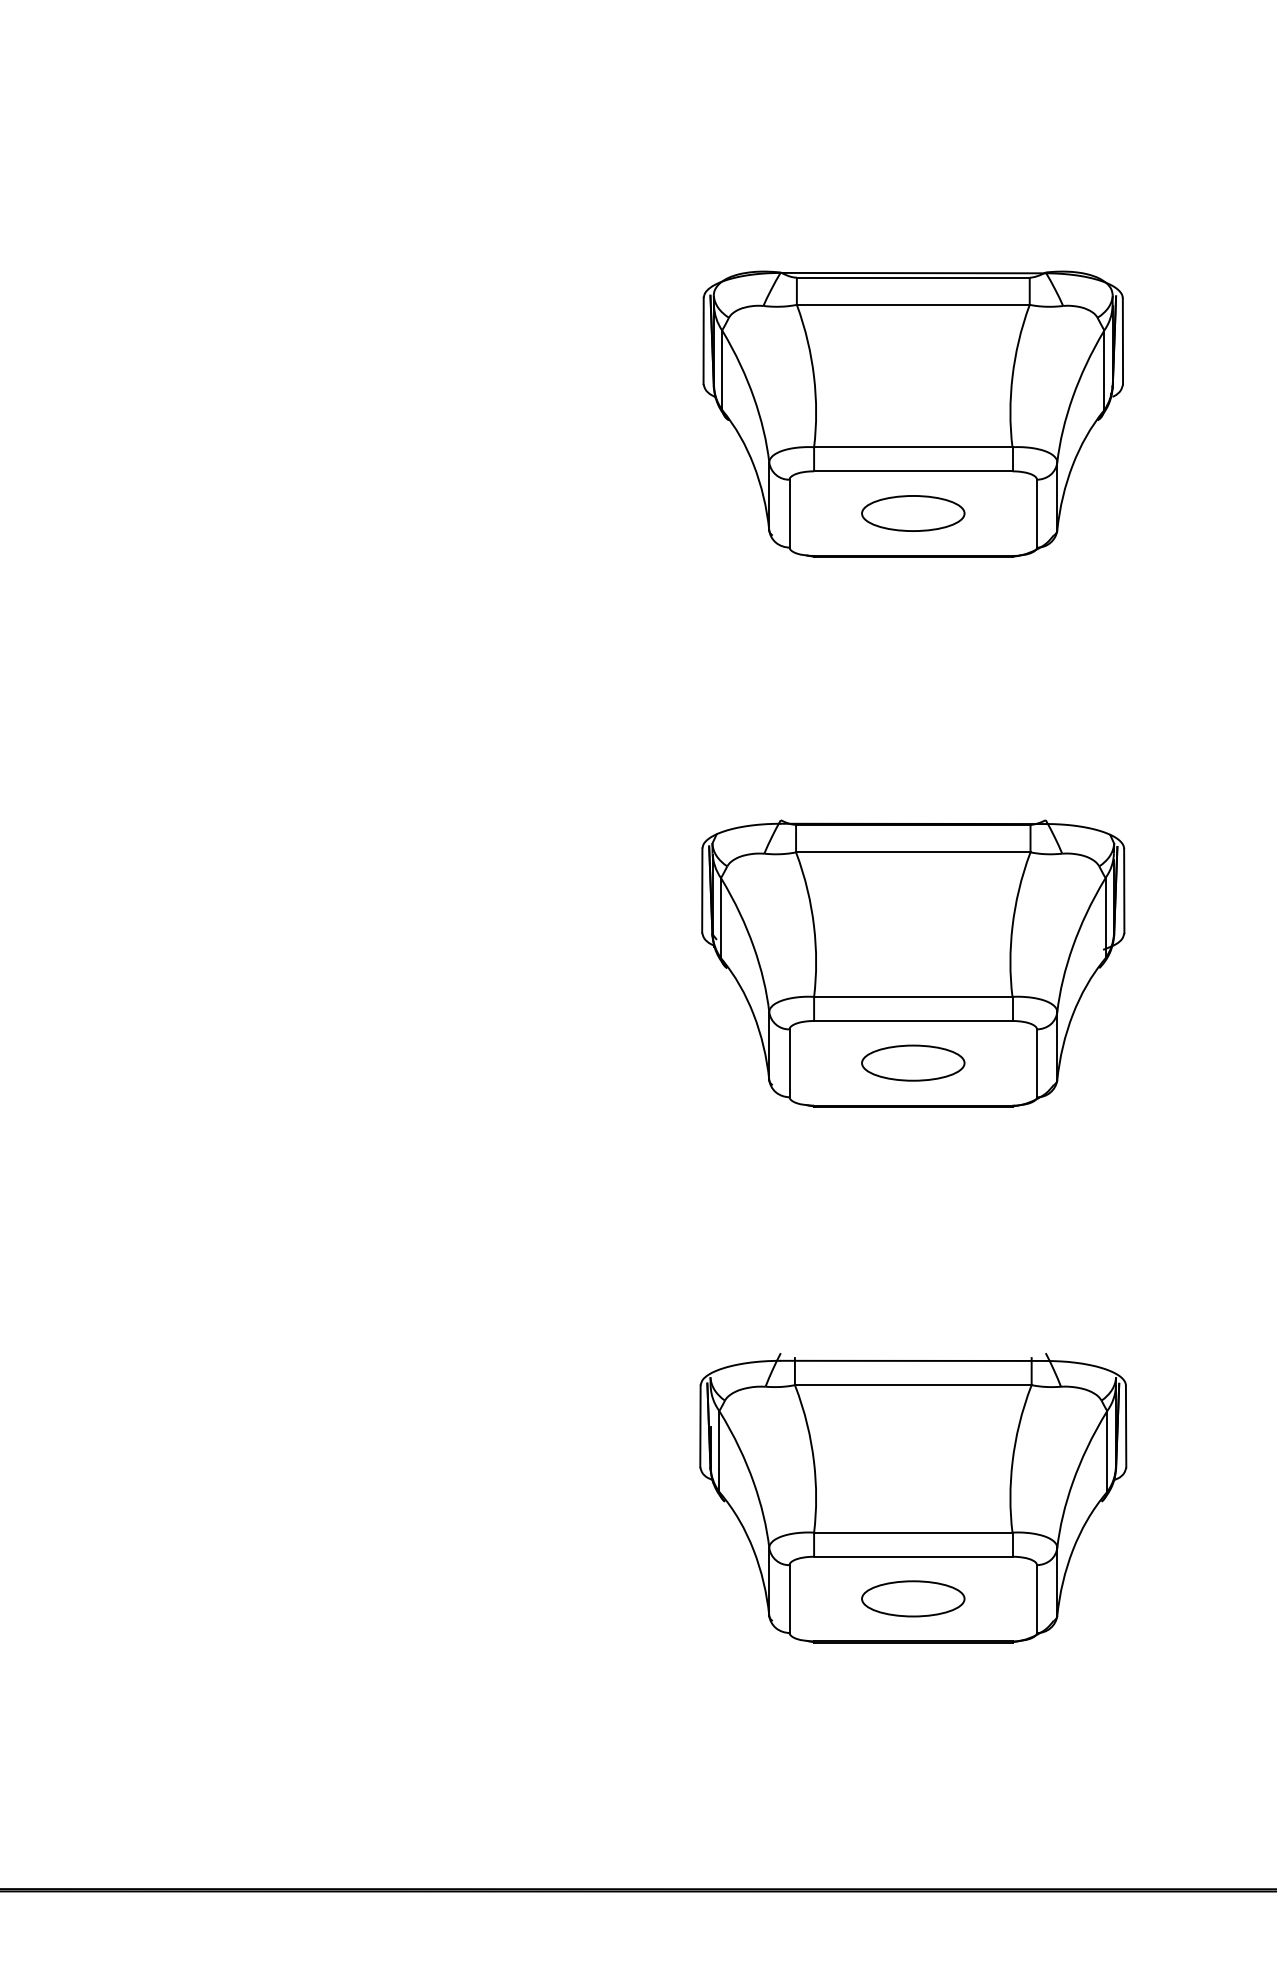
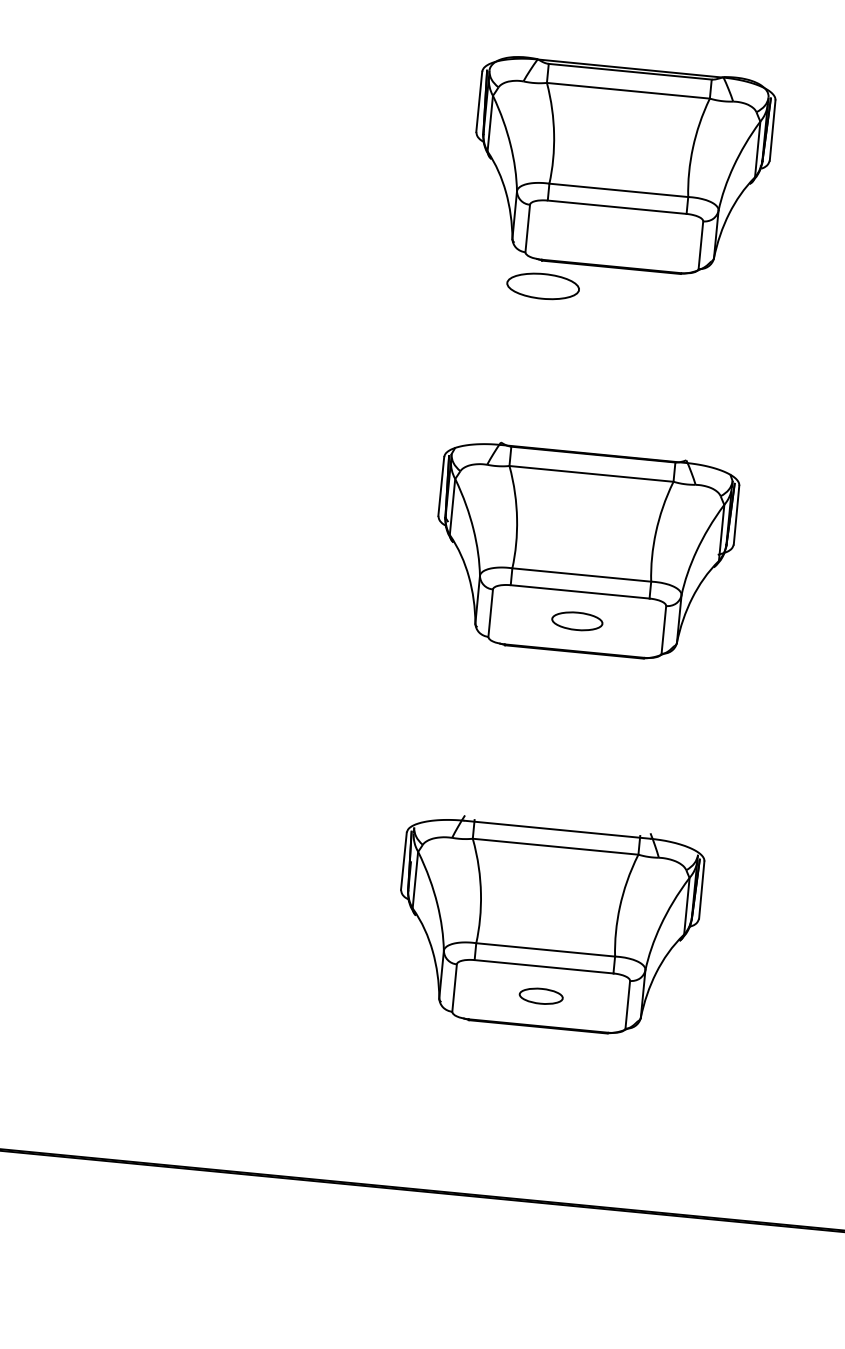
part: (913, 513) -> (543, 286), moved
part: (913, 1062) -> (577, 620), size x0.7
part: (913, 1598) -> (541, 996), size x0.6

